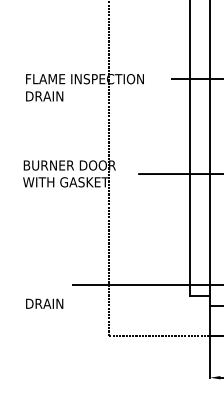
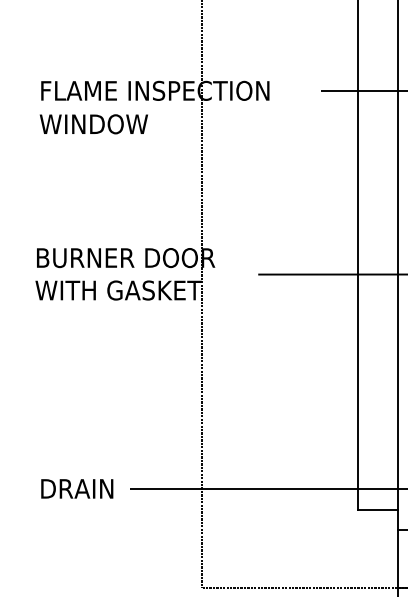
text: (53, 96) -> (94, 124), DRAIN -> WINDOW
text: (44, 303) -> (76, 488), moved

